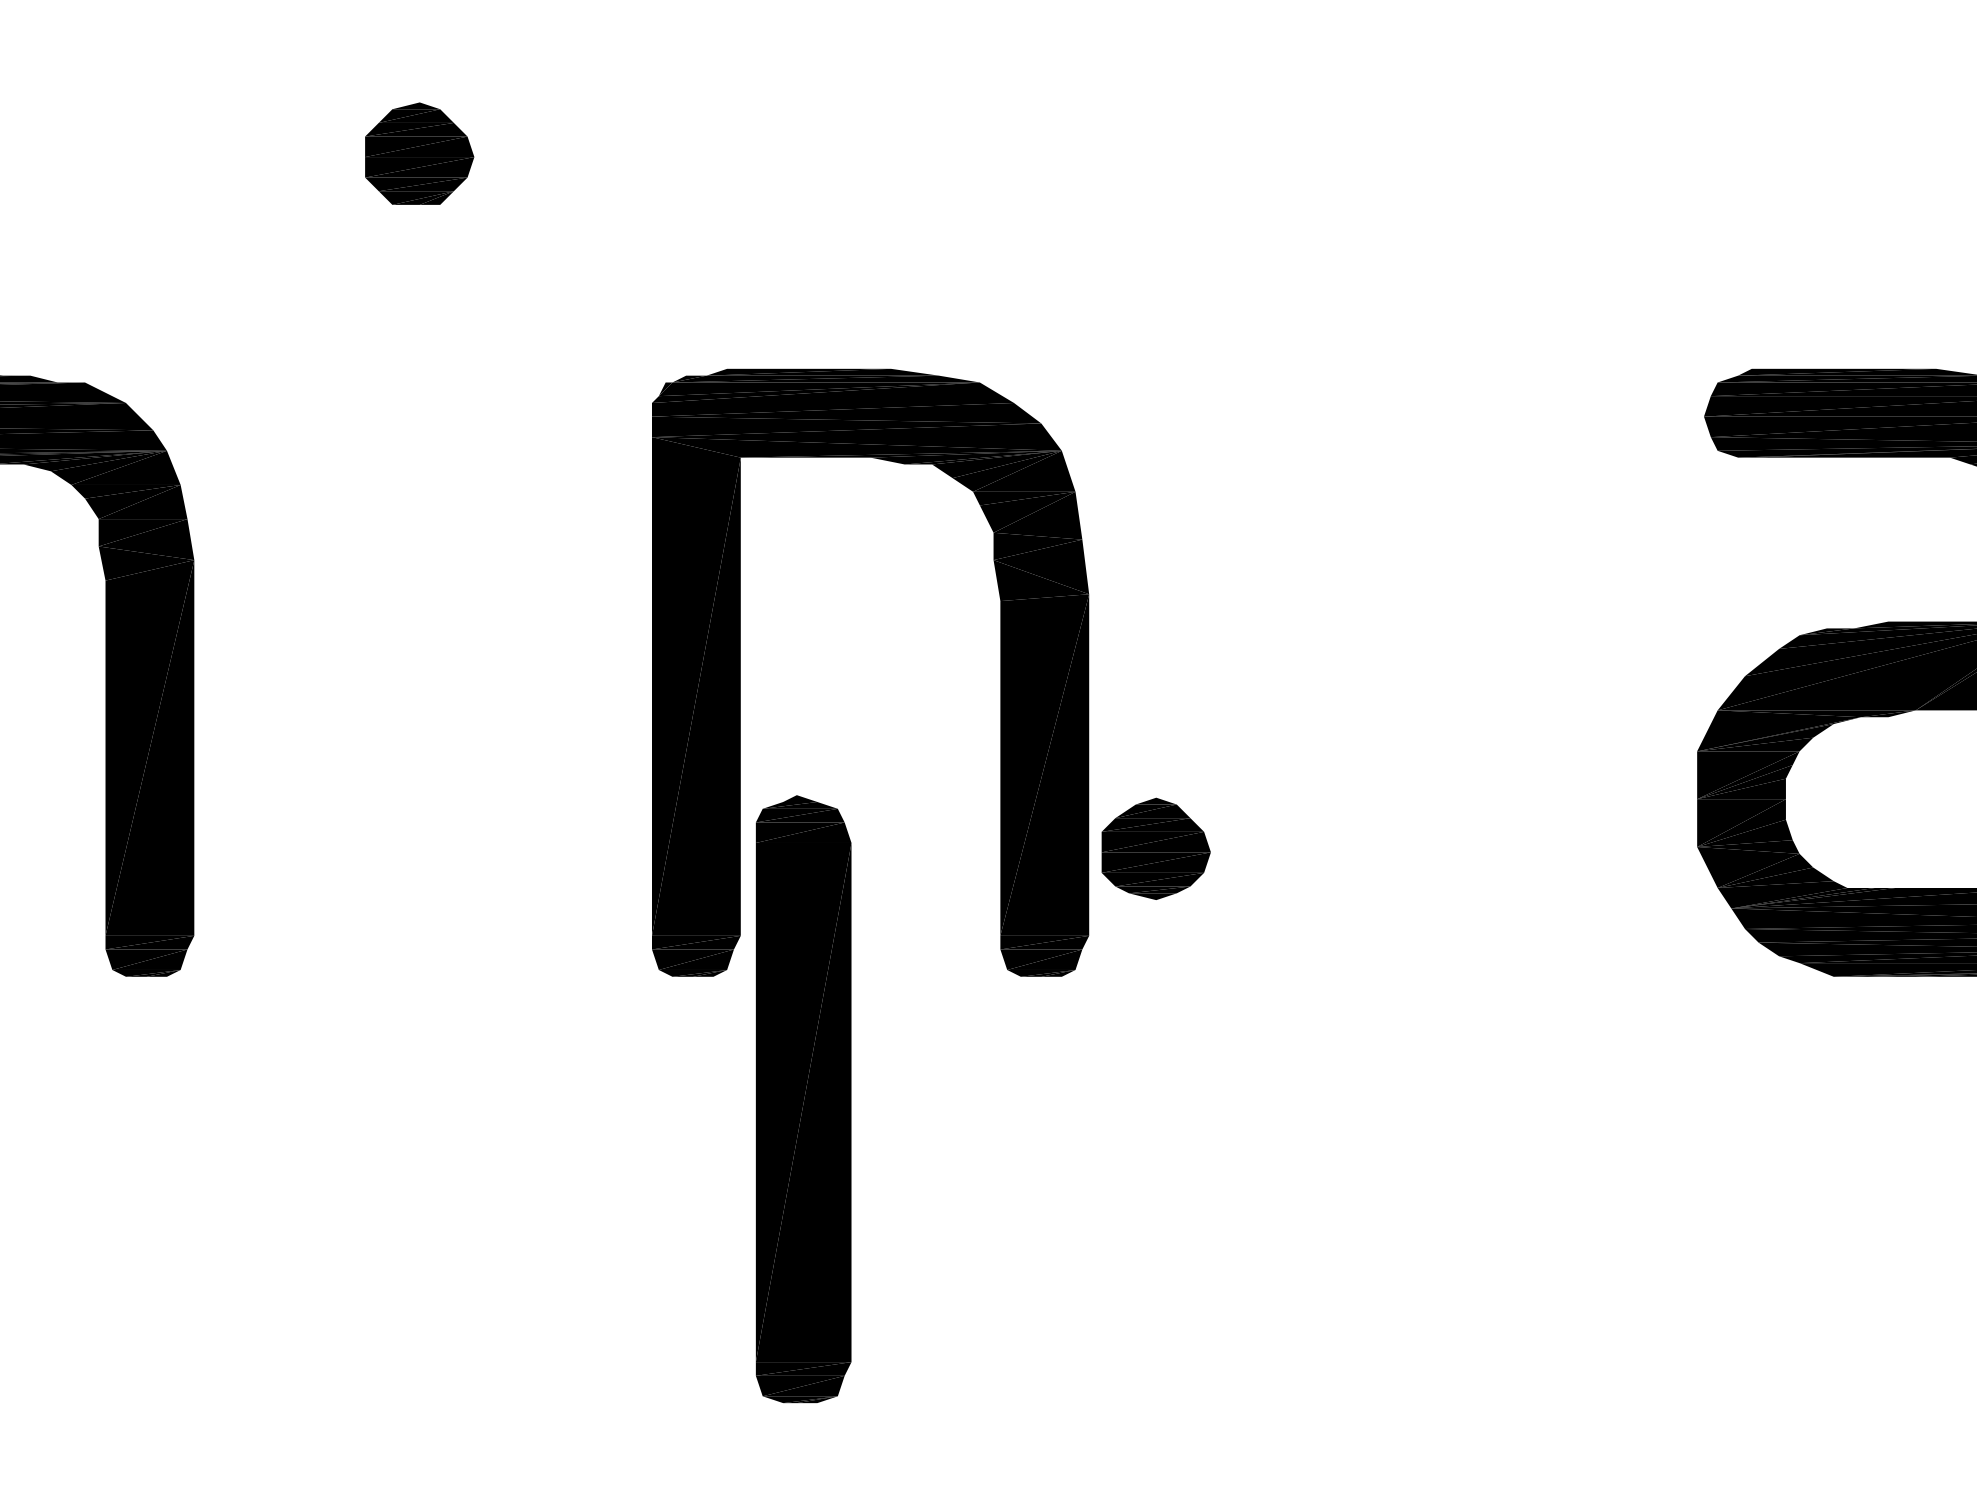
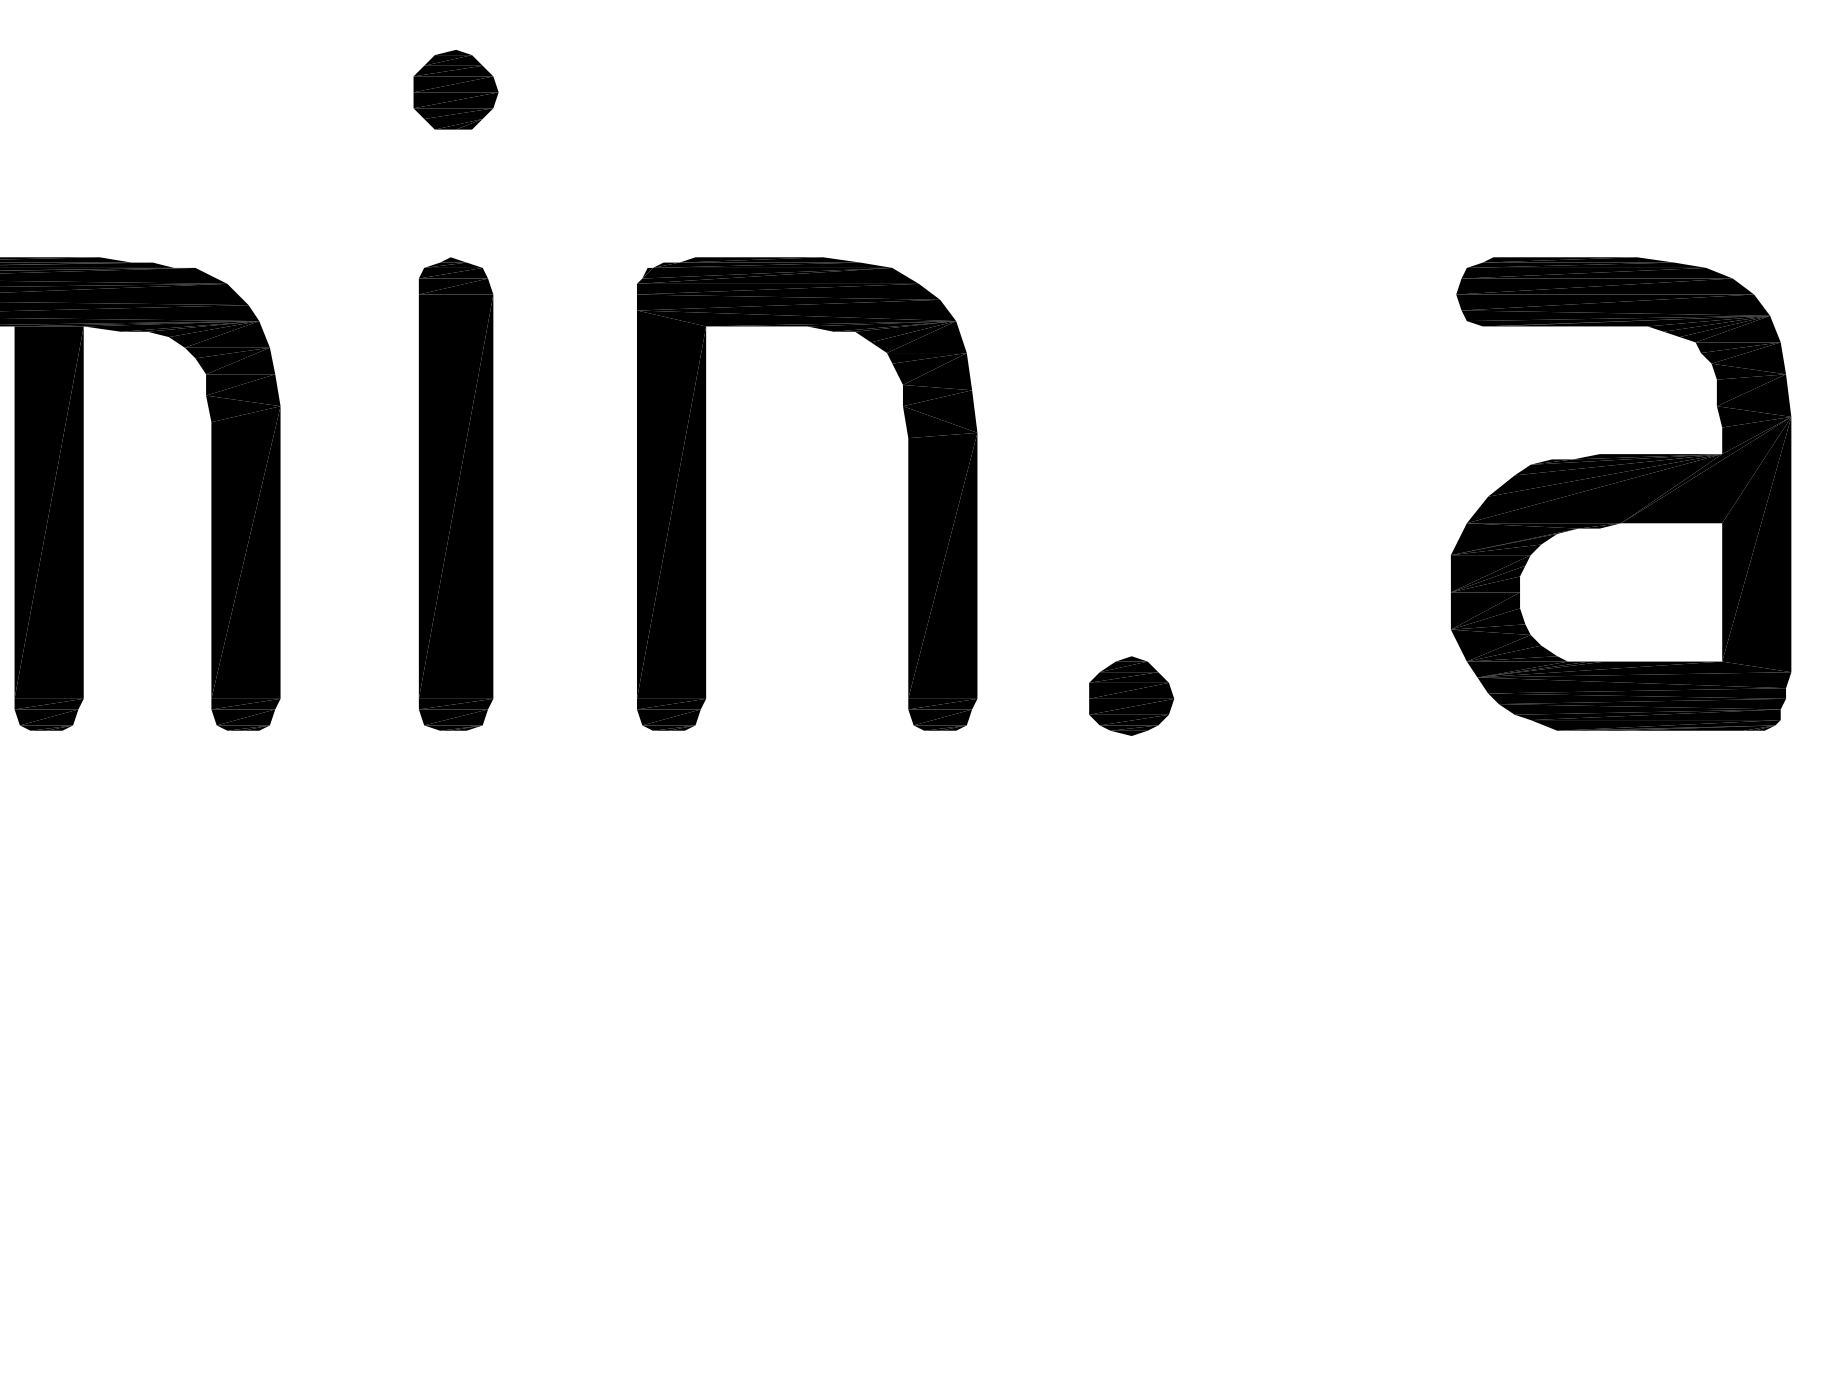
part: (1156, 848) -> (1131, 695), moved
part: (802, 1098) -> (455, 493), moved

